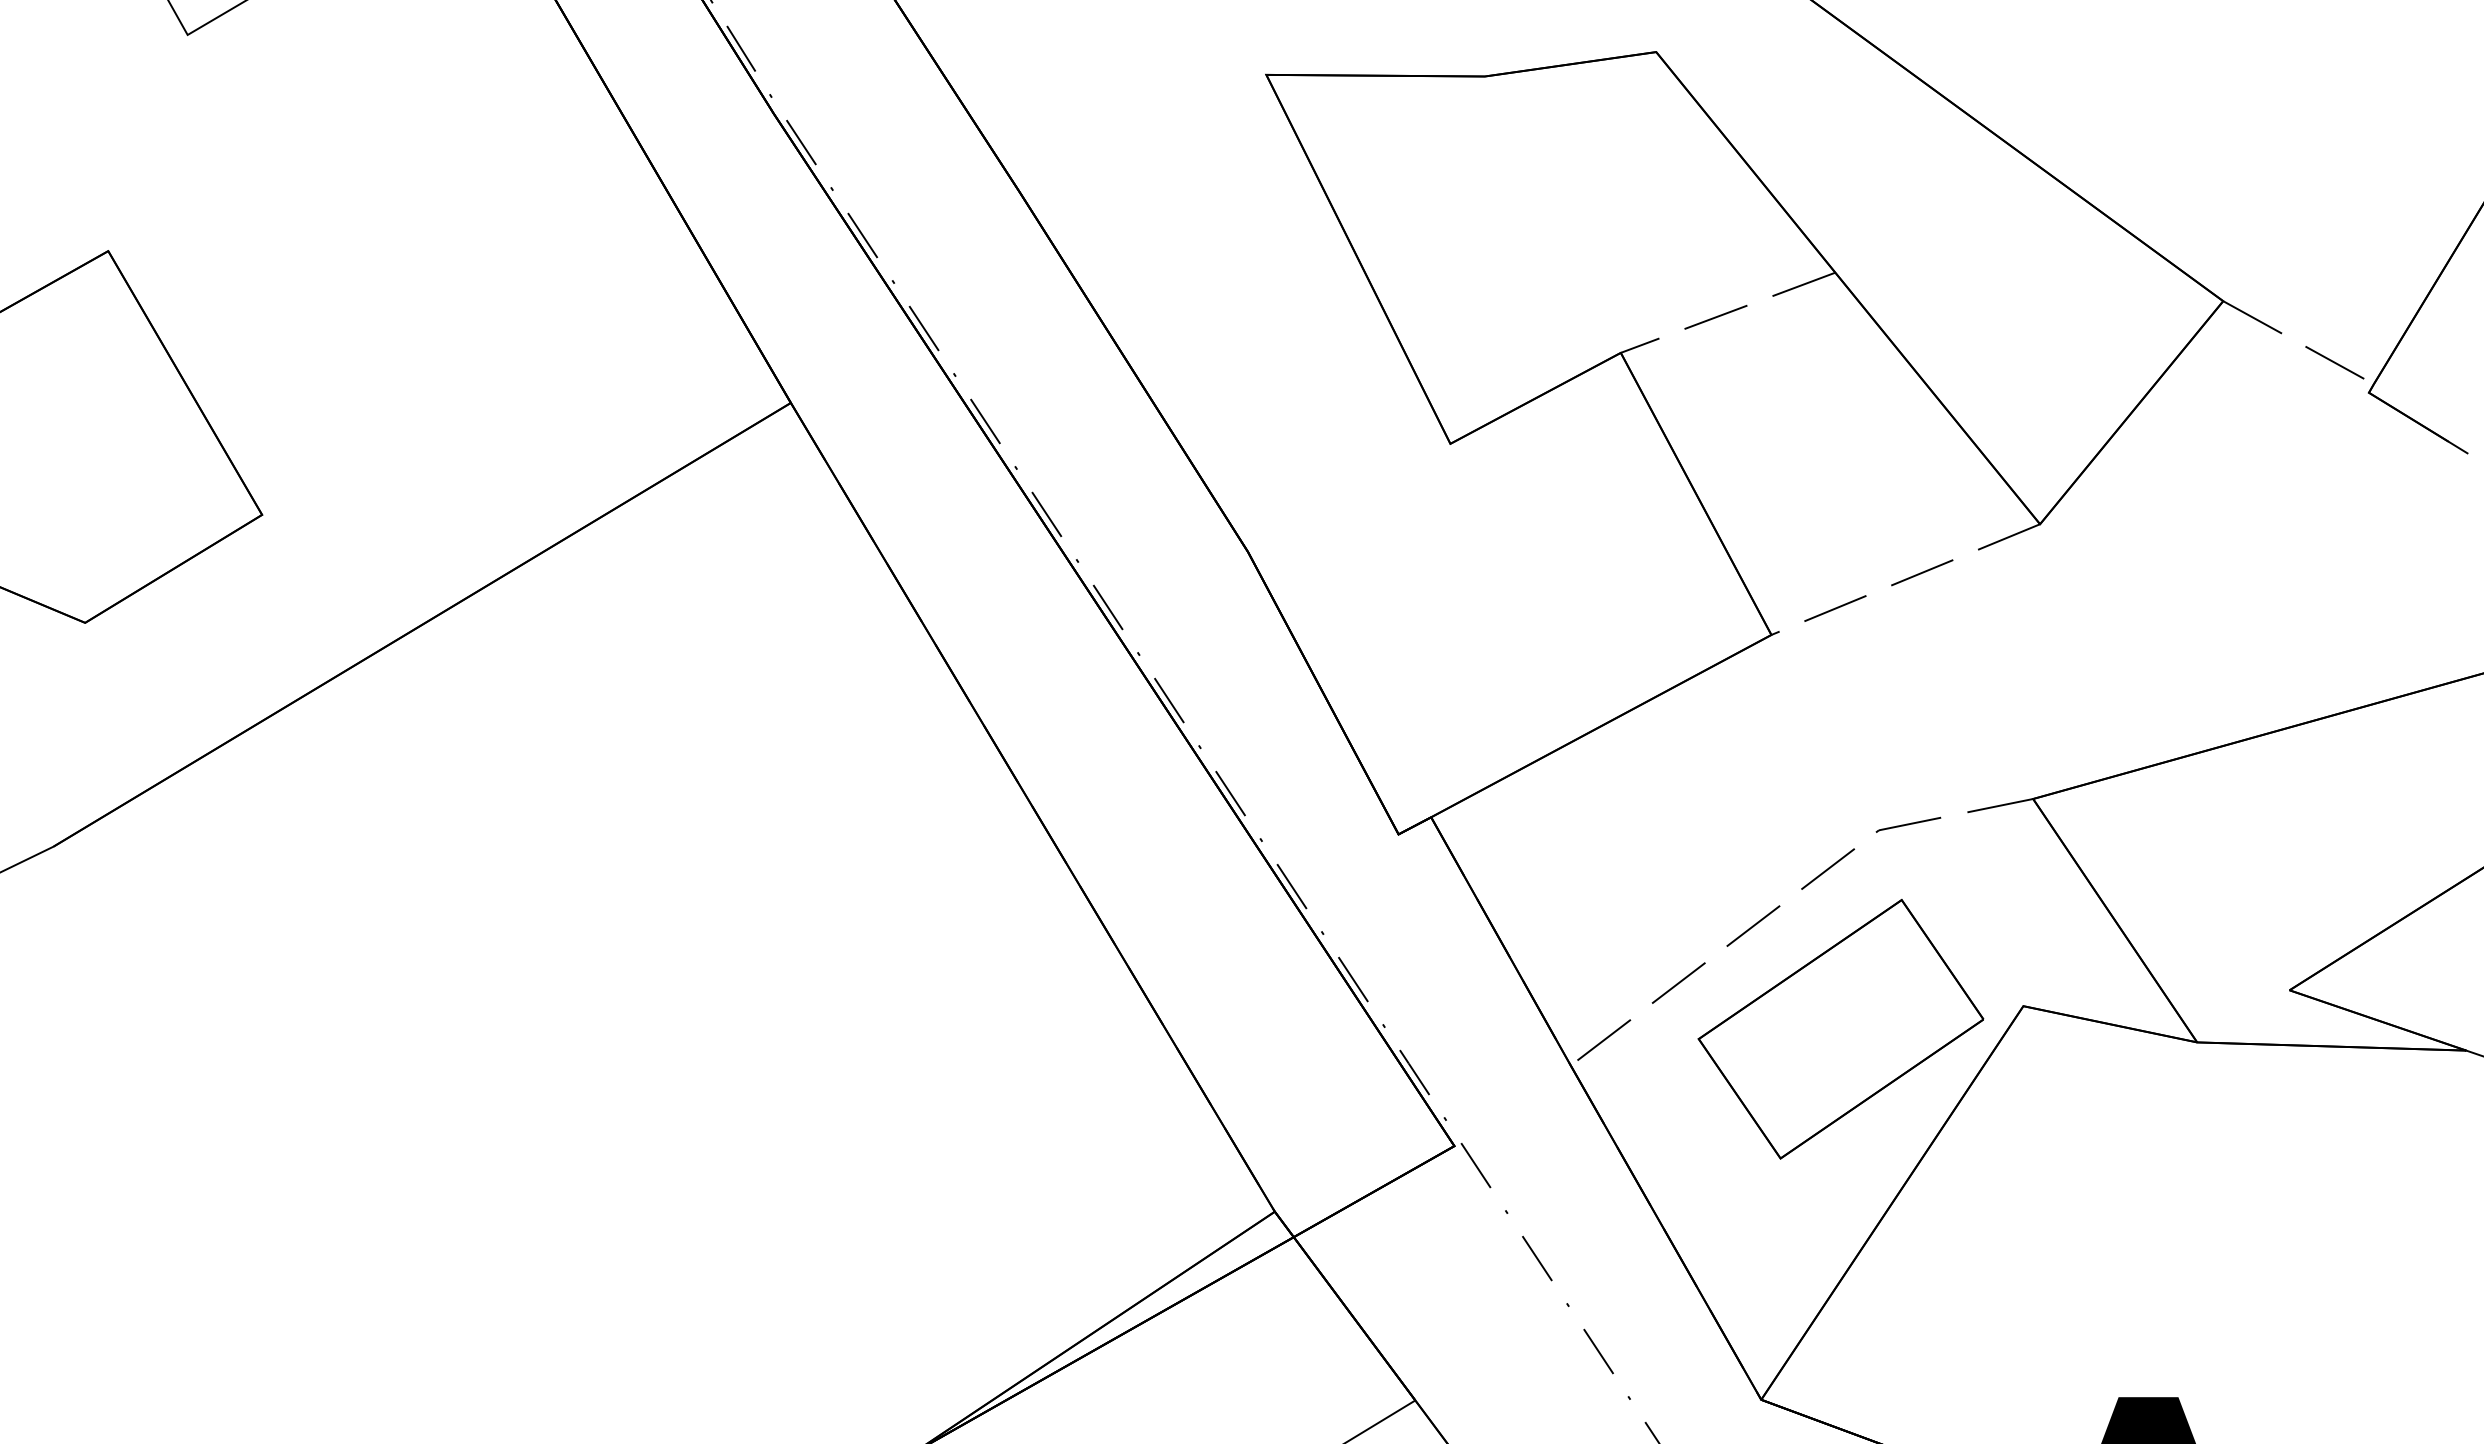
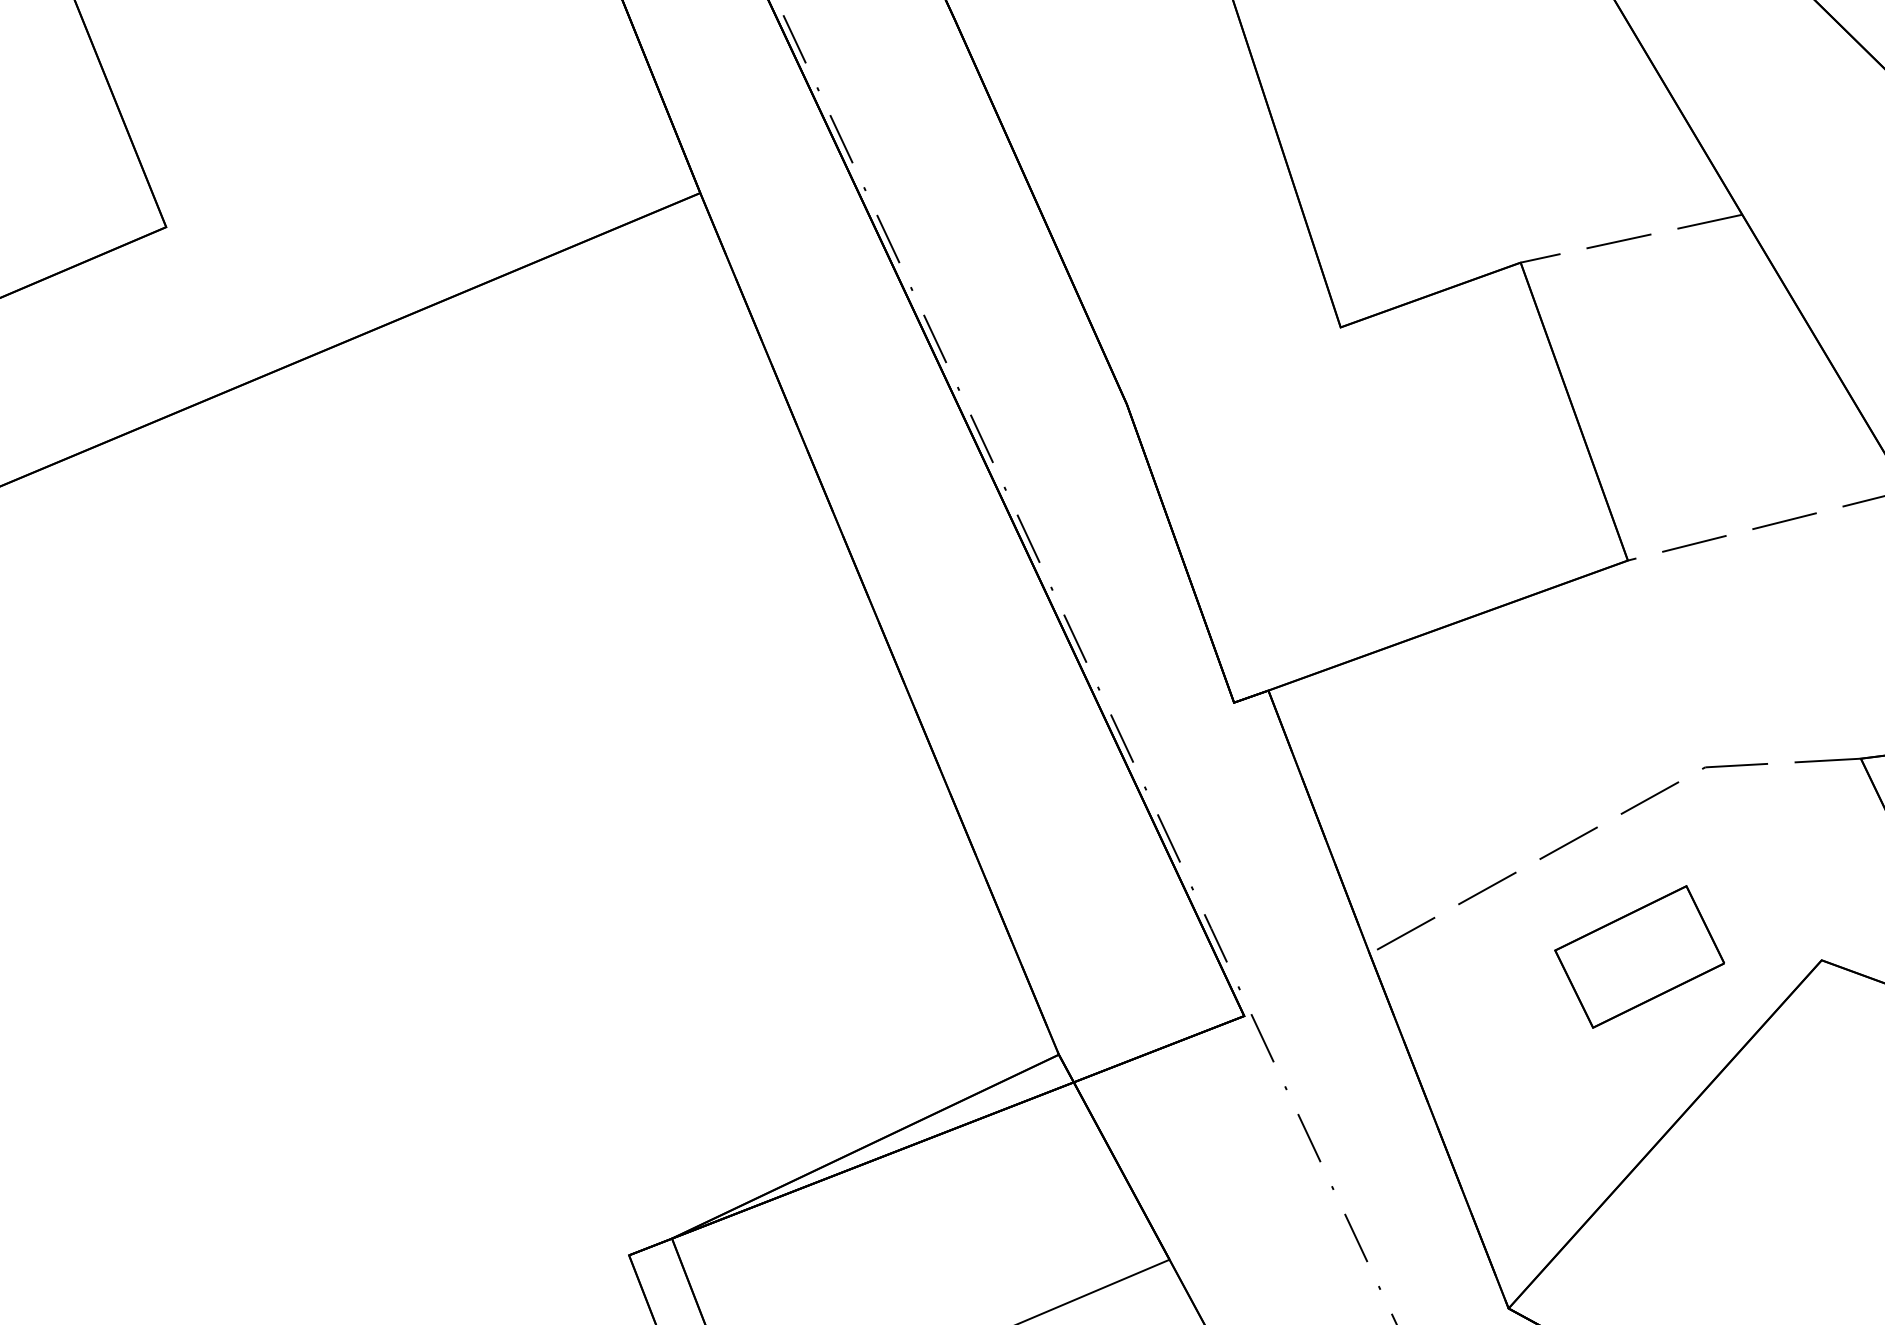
part: (1840, 1029) -> (1639, 957), size x0.6

